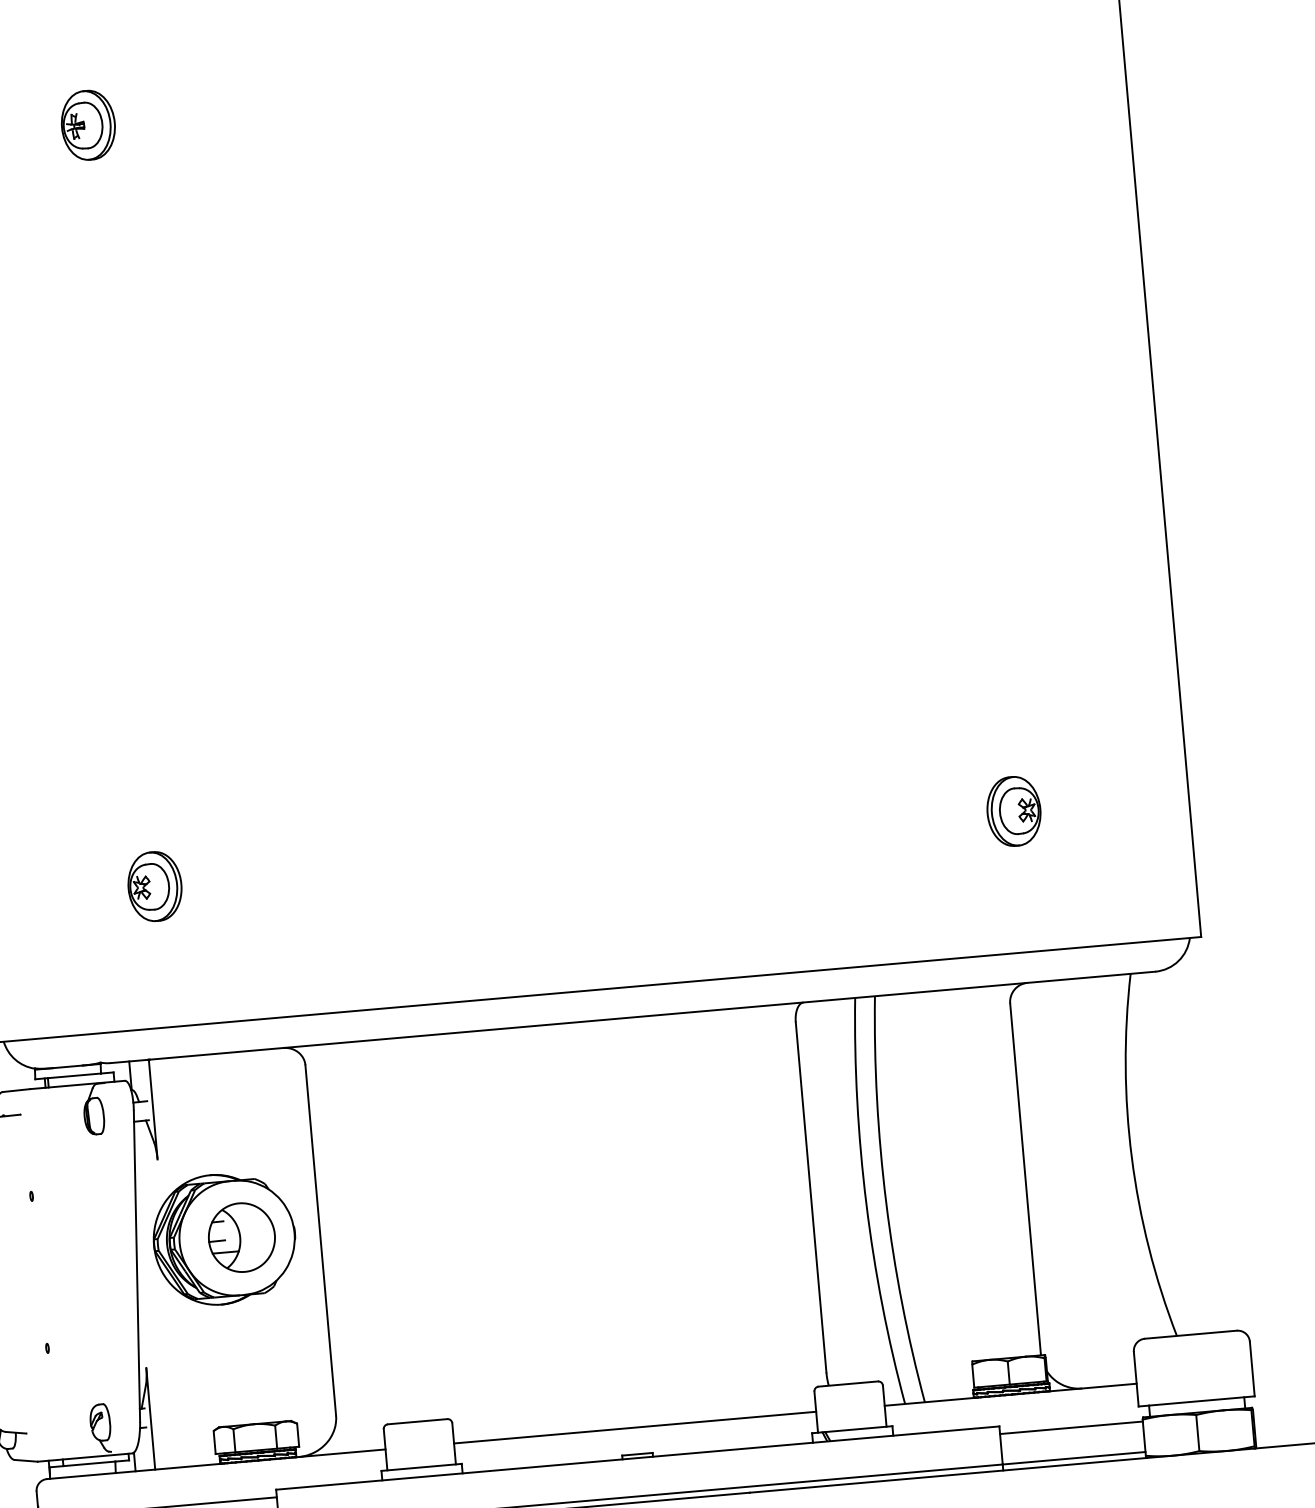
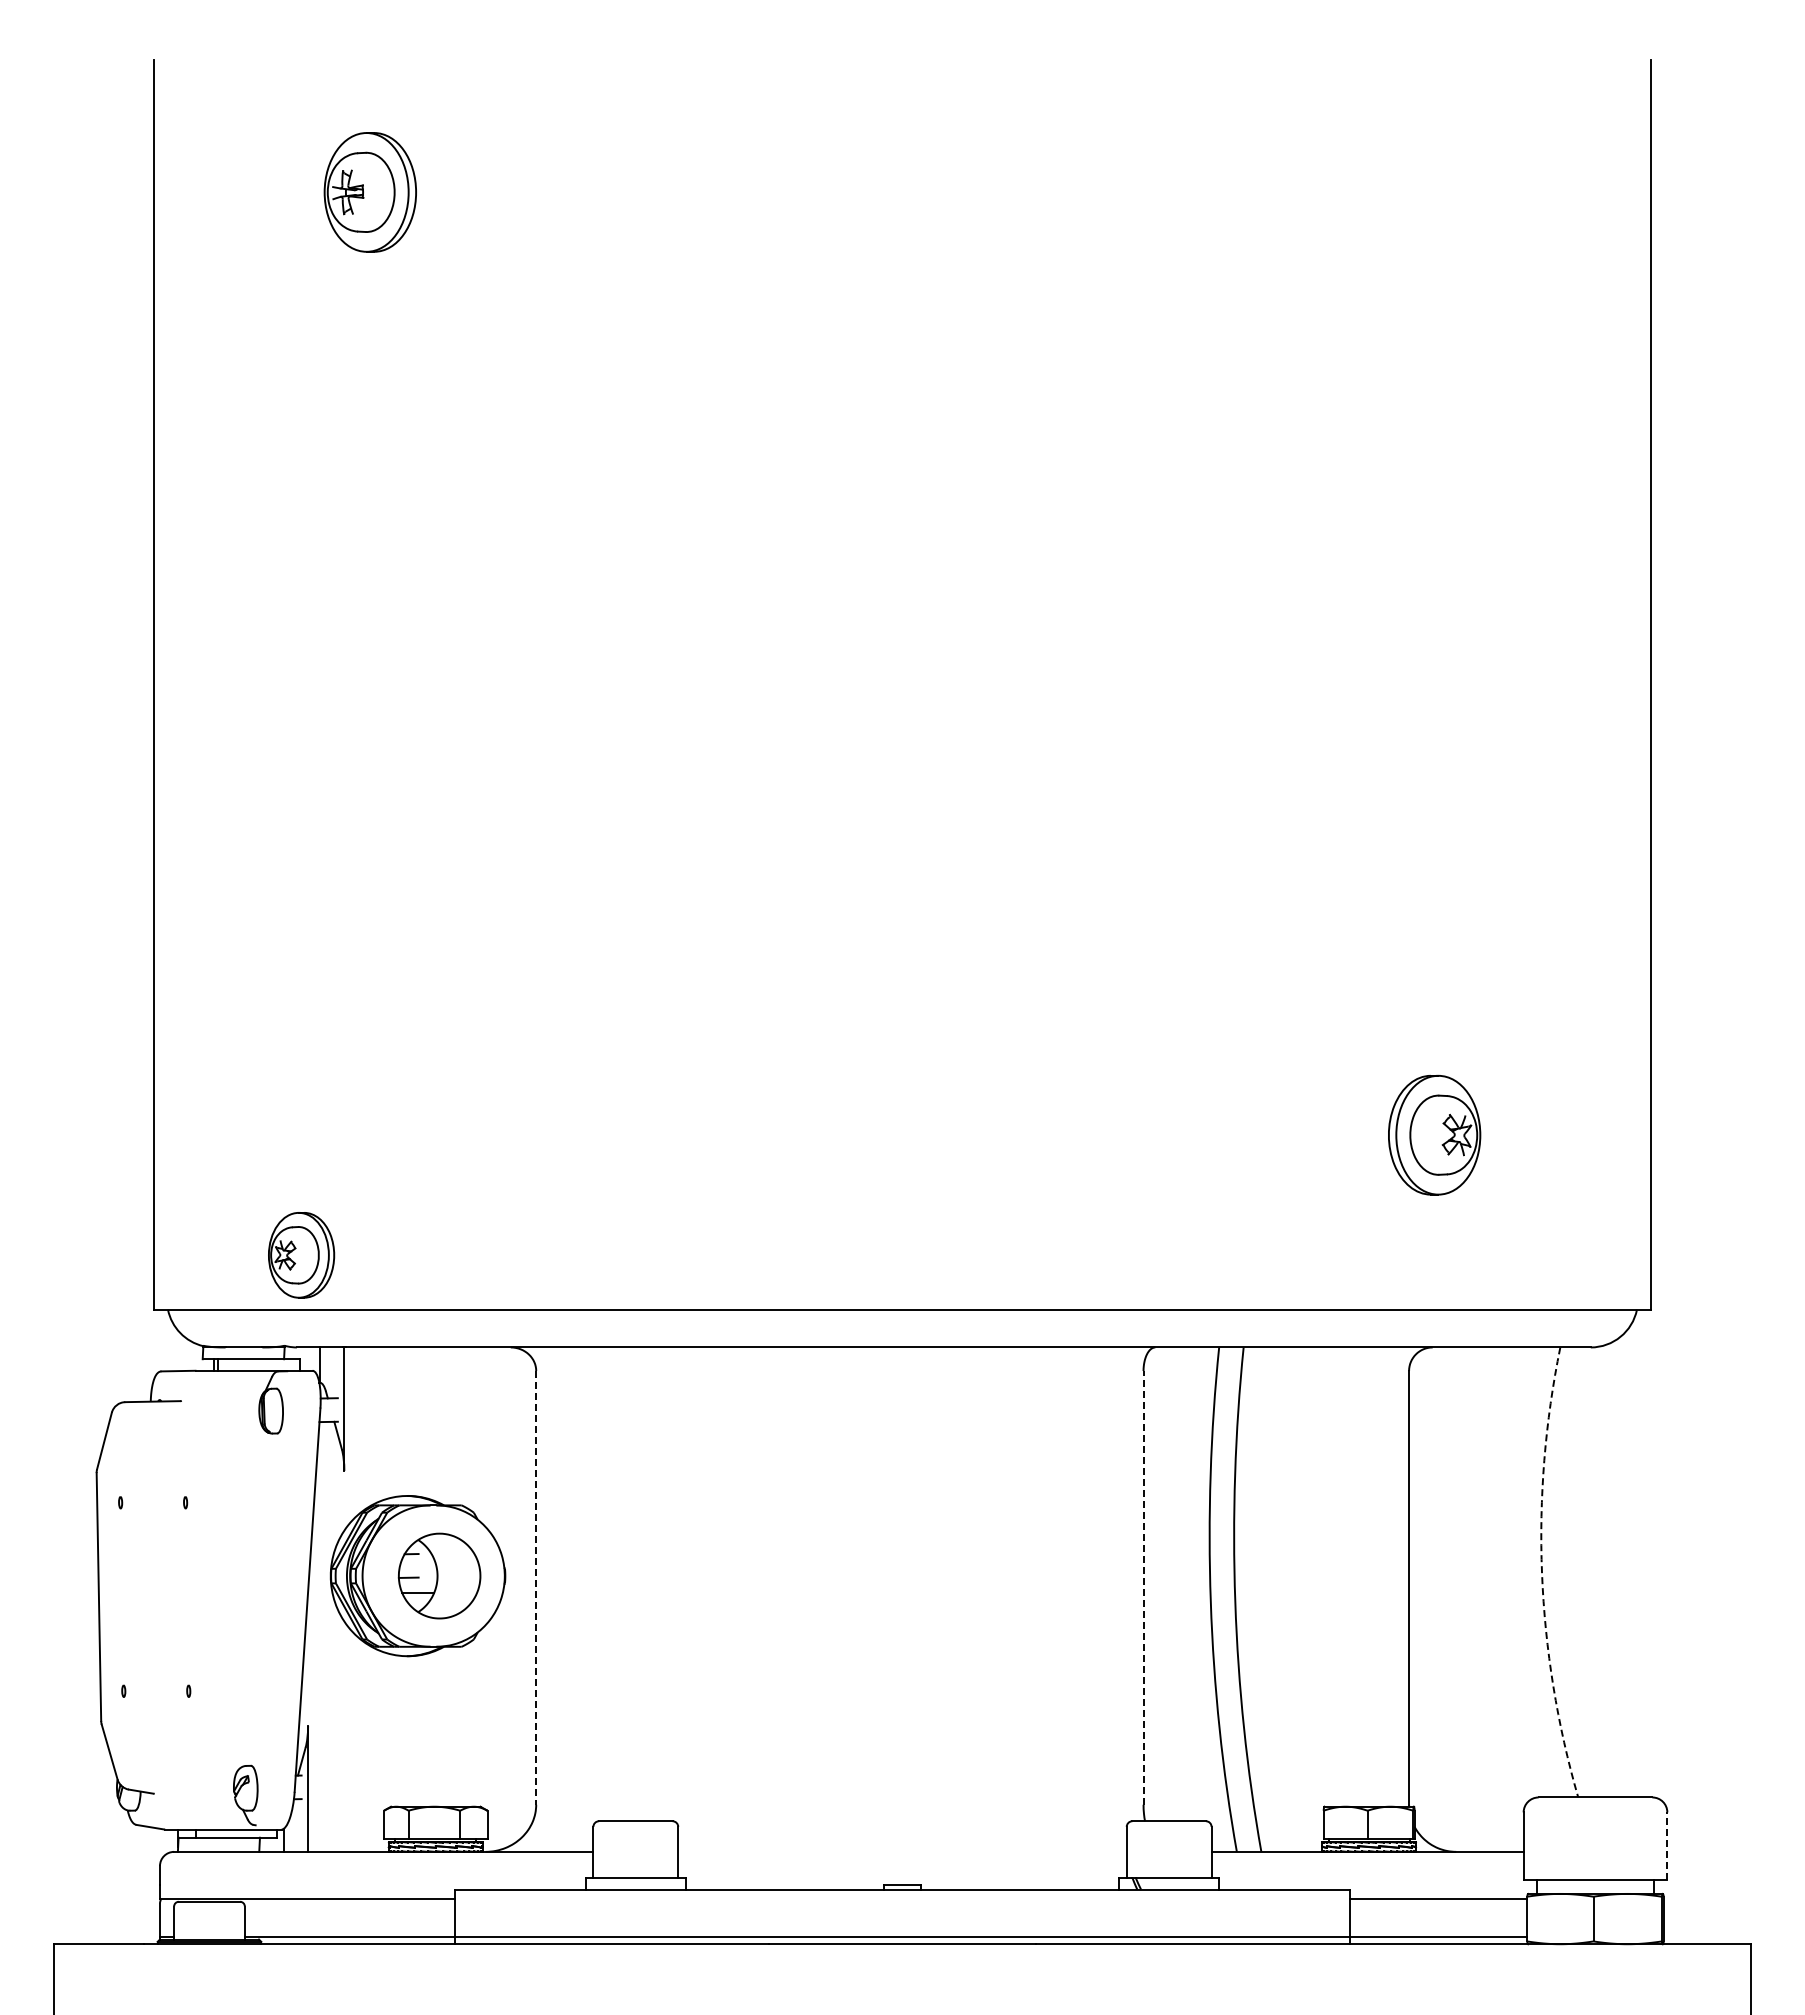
part: (88, 125) -> (370, 192), size x1.4
part: (1013, 811) -> (1433, 1135), size x1.4
part: (154, 886) -> (301, 1255), moved
arc: (1132, 1157) -> (1542, 1573), solid -> dashed
line: (811, 1197) -> (1143, 1587), solid -> dashed
line: (320, 1240) -> (536, 1587), solid -> dashed
line: (1252, 1369) -> (1667, 1846), solid -> dashed
line: (635, 1427) -> (902, 1851), removed

